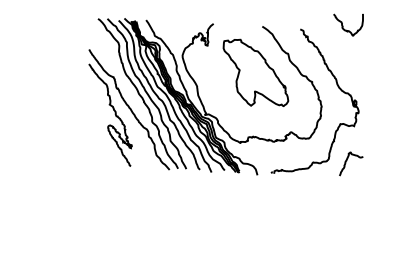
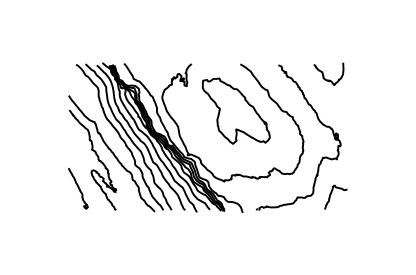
curve: (343, 25) -> (324, 75), moved
curve: (94, 142) -> (78, 188), added

